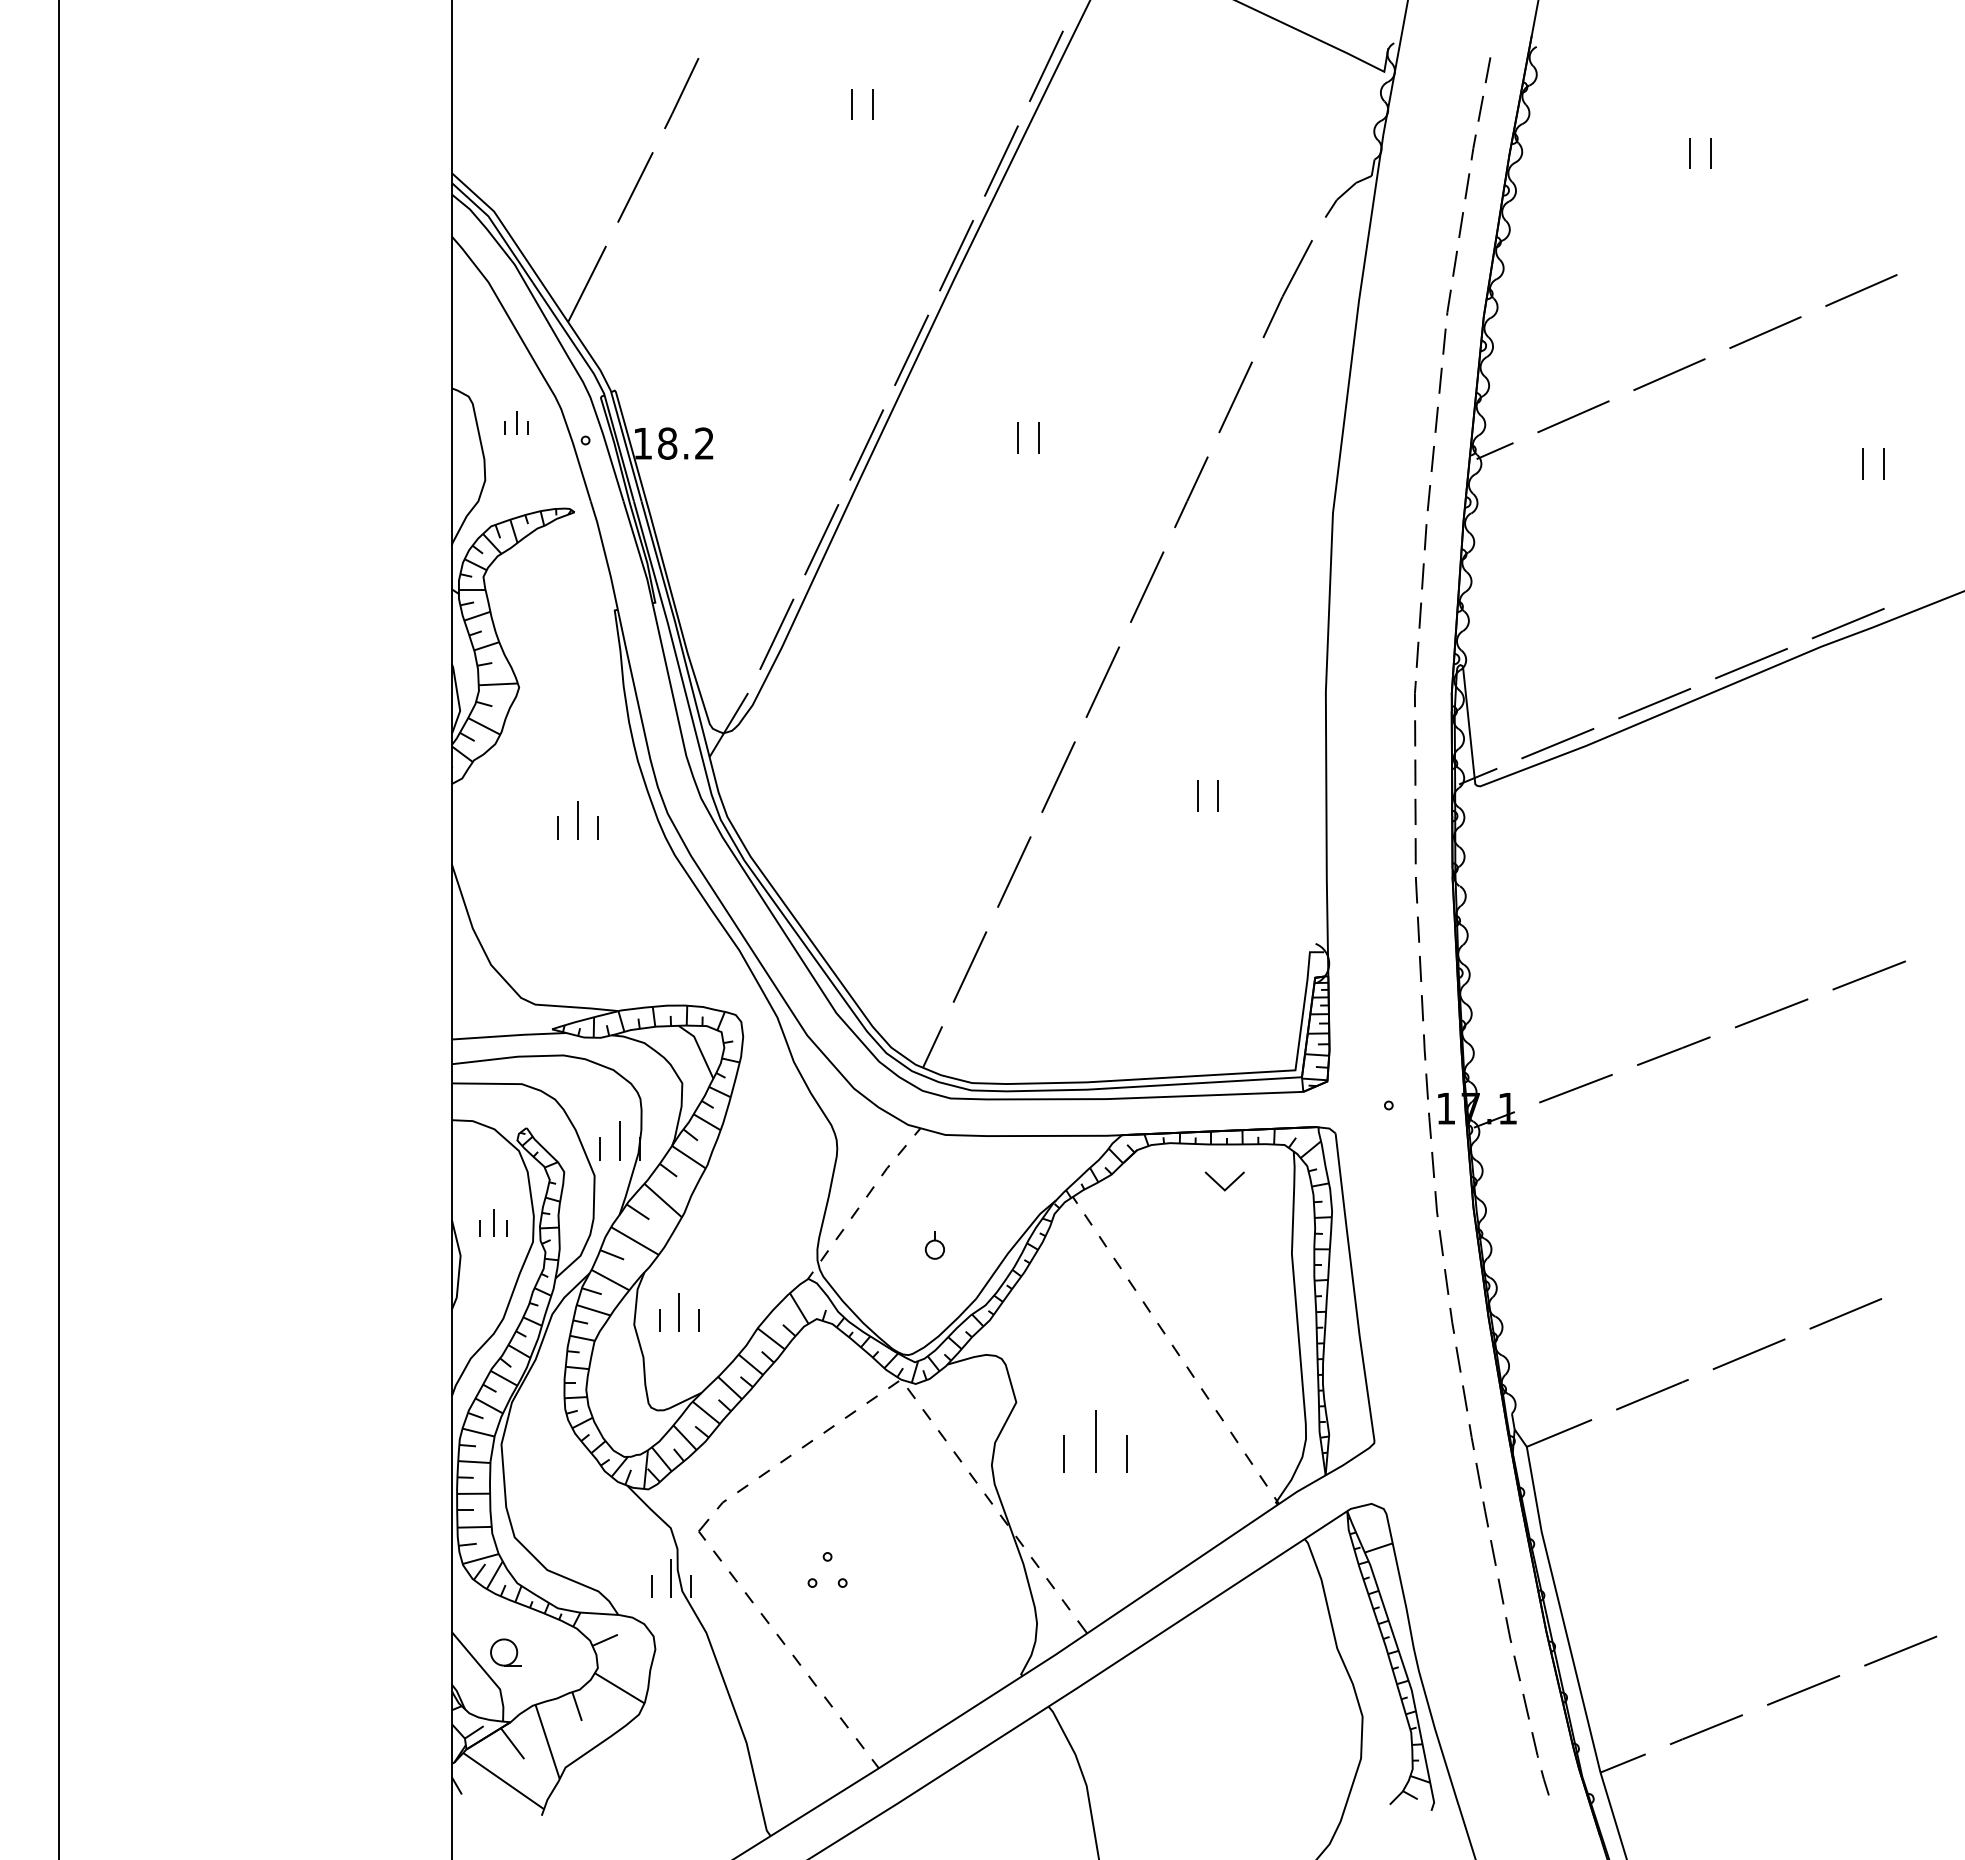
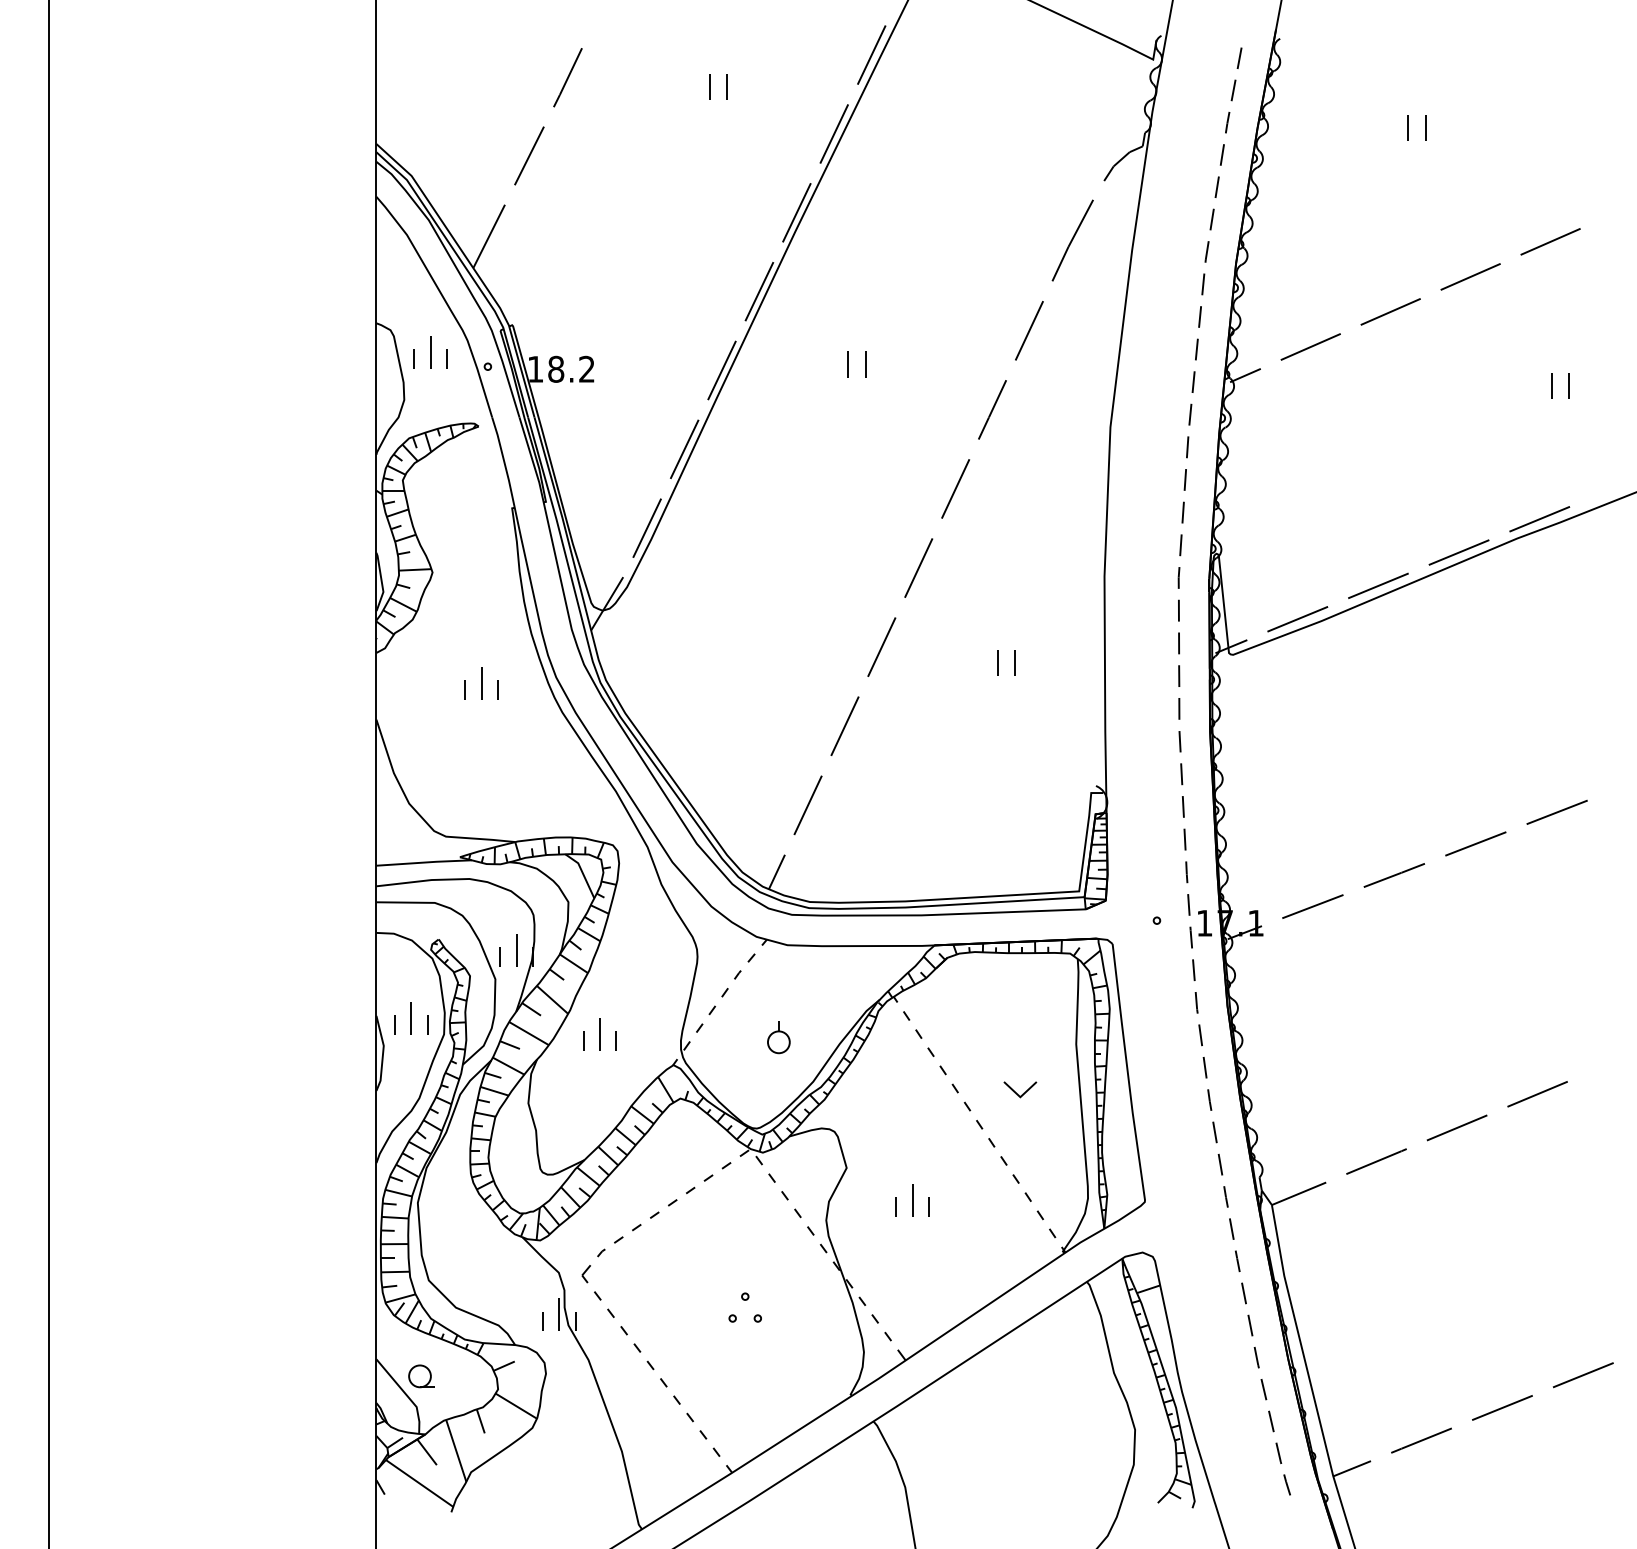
part: (516, 422) -> (430, 351), size x1.67
part: (1224, 1181) -> (1020, 1089), moved
part: (493, 1222) -> (411, 1018), size x1.43
part: (934, 1245) -> (778, 1037), size x1.43
part: (679, 1312) -> (600, 1033), moved
part: (1095, 1441) -> (912, 1200), size x0.62
part: (827, 1561) -> (745, 1300), moved

